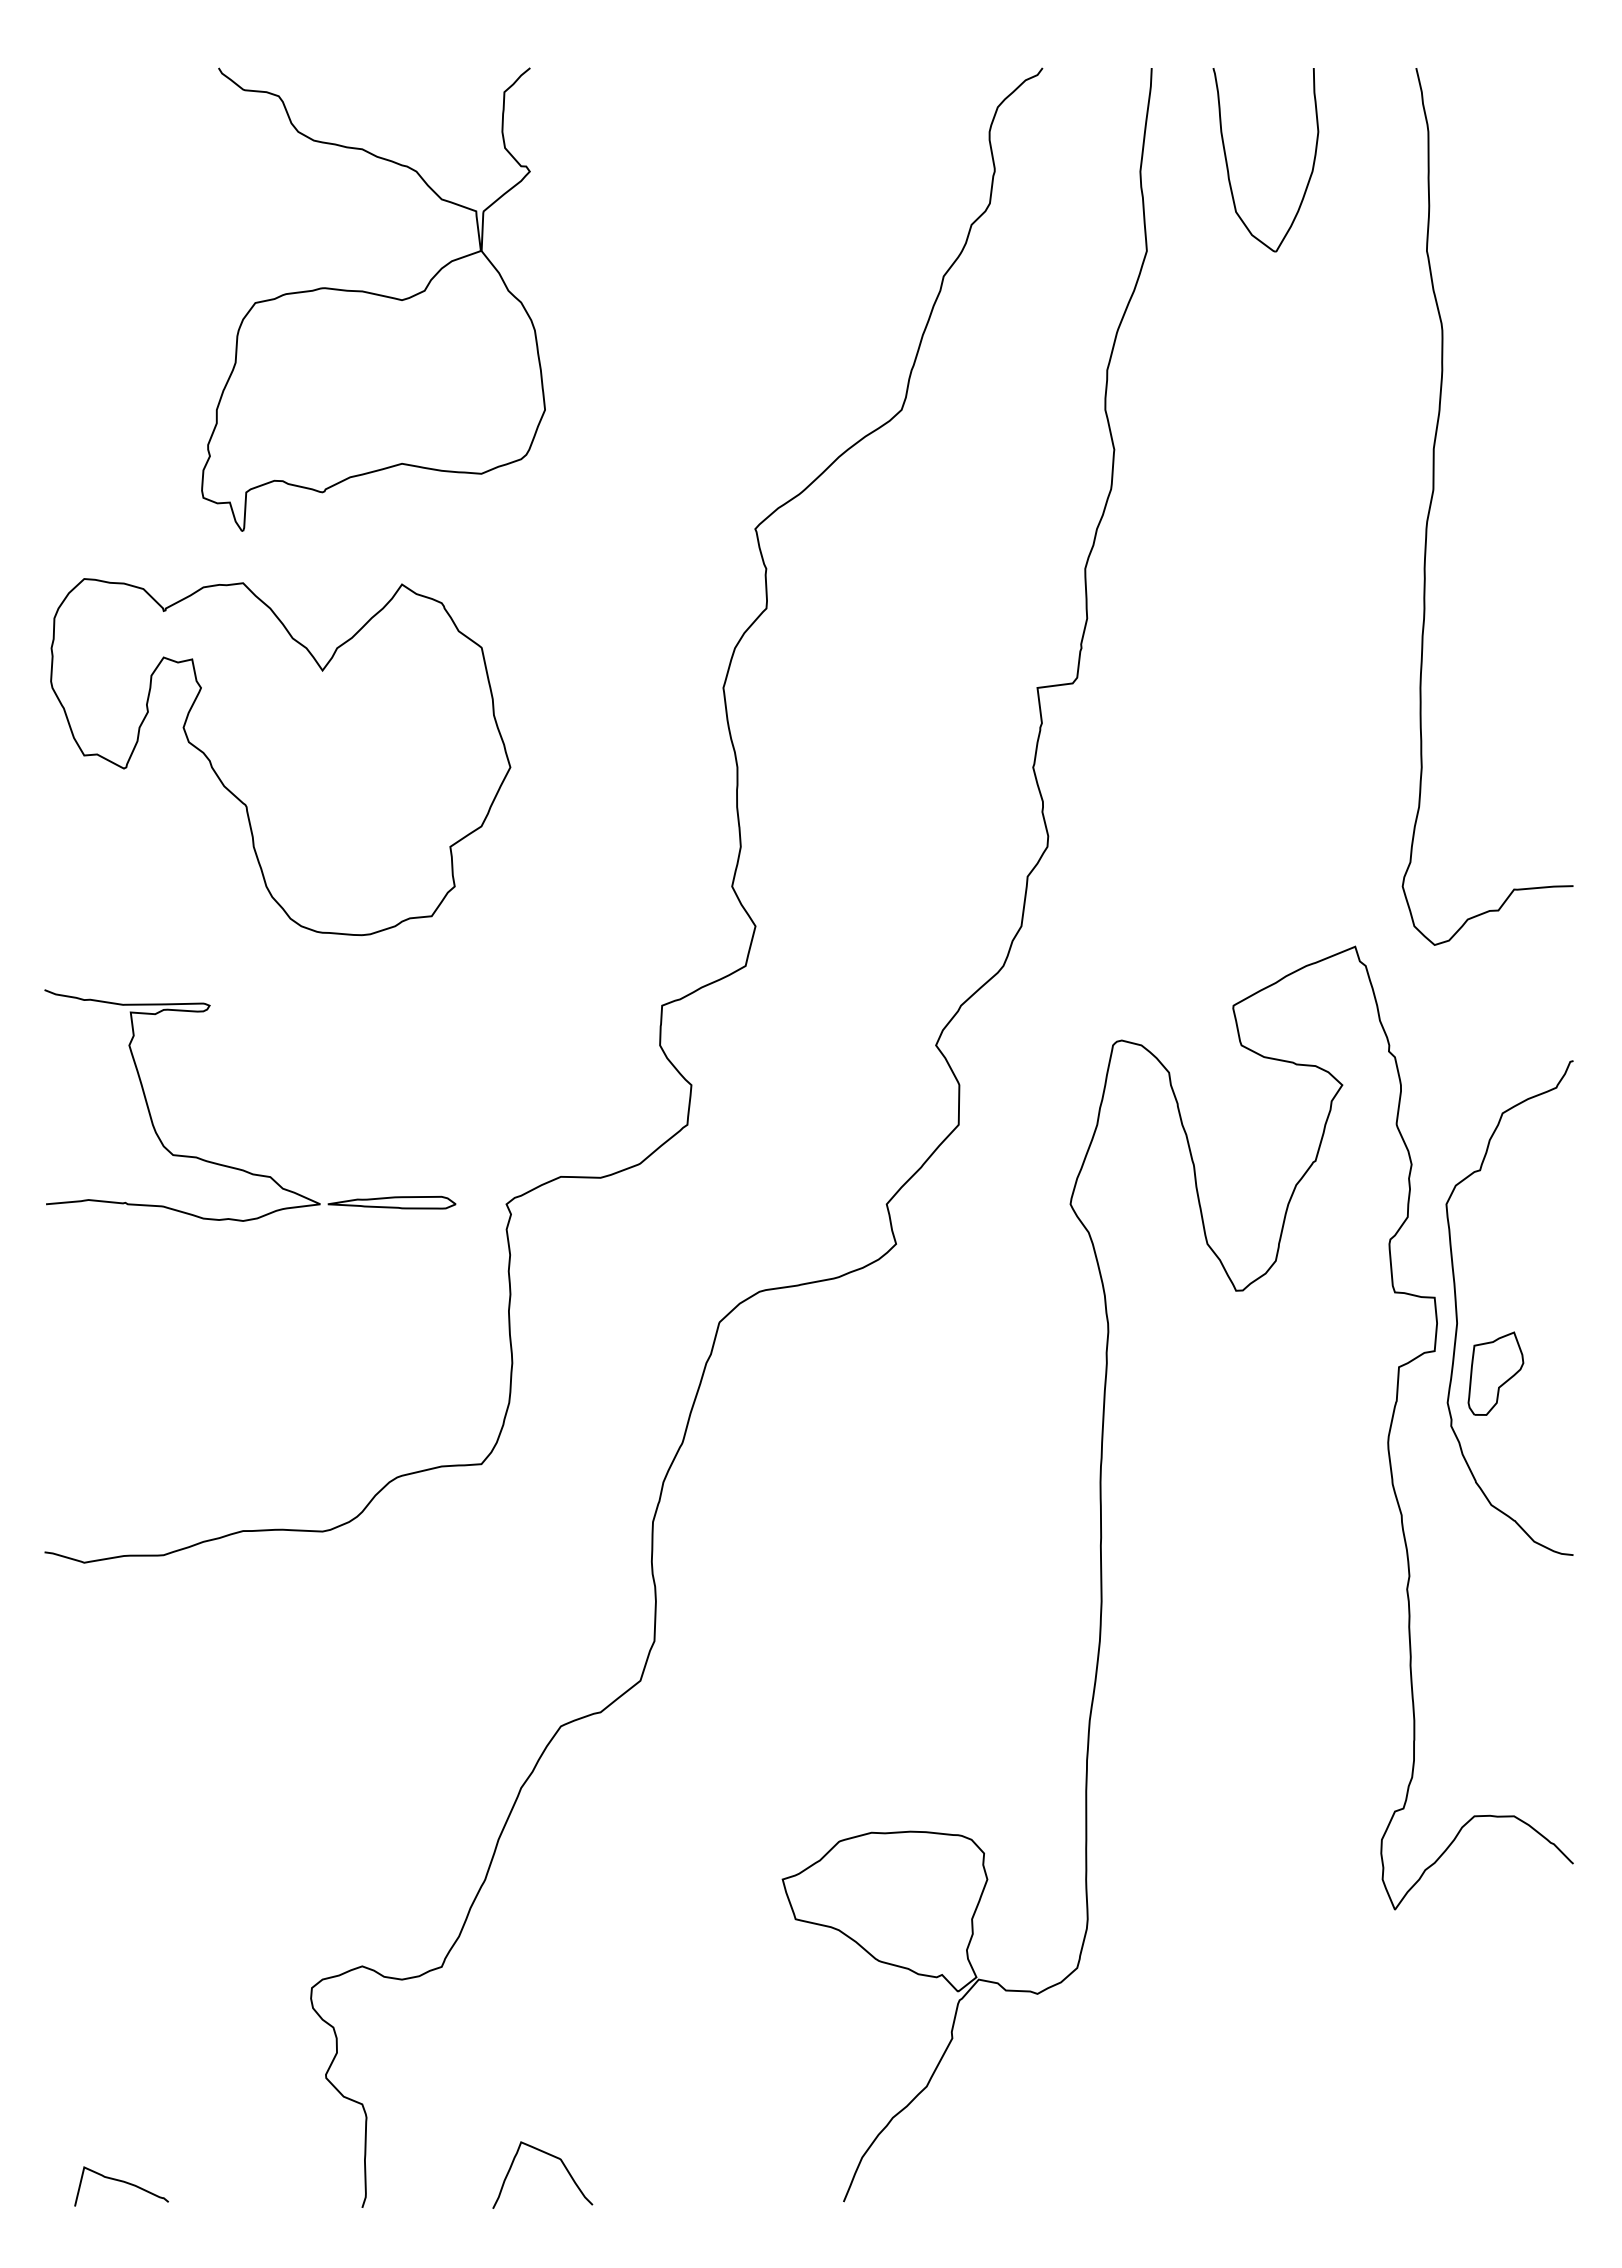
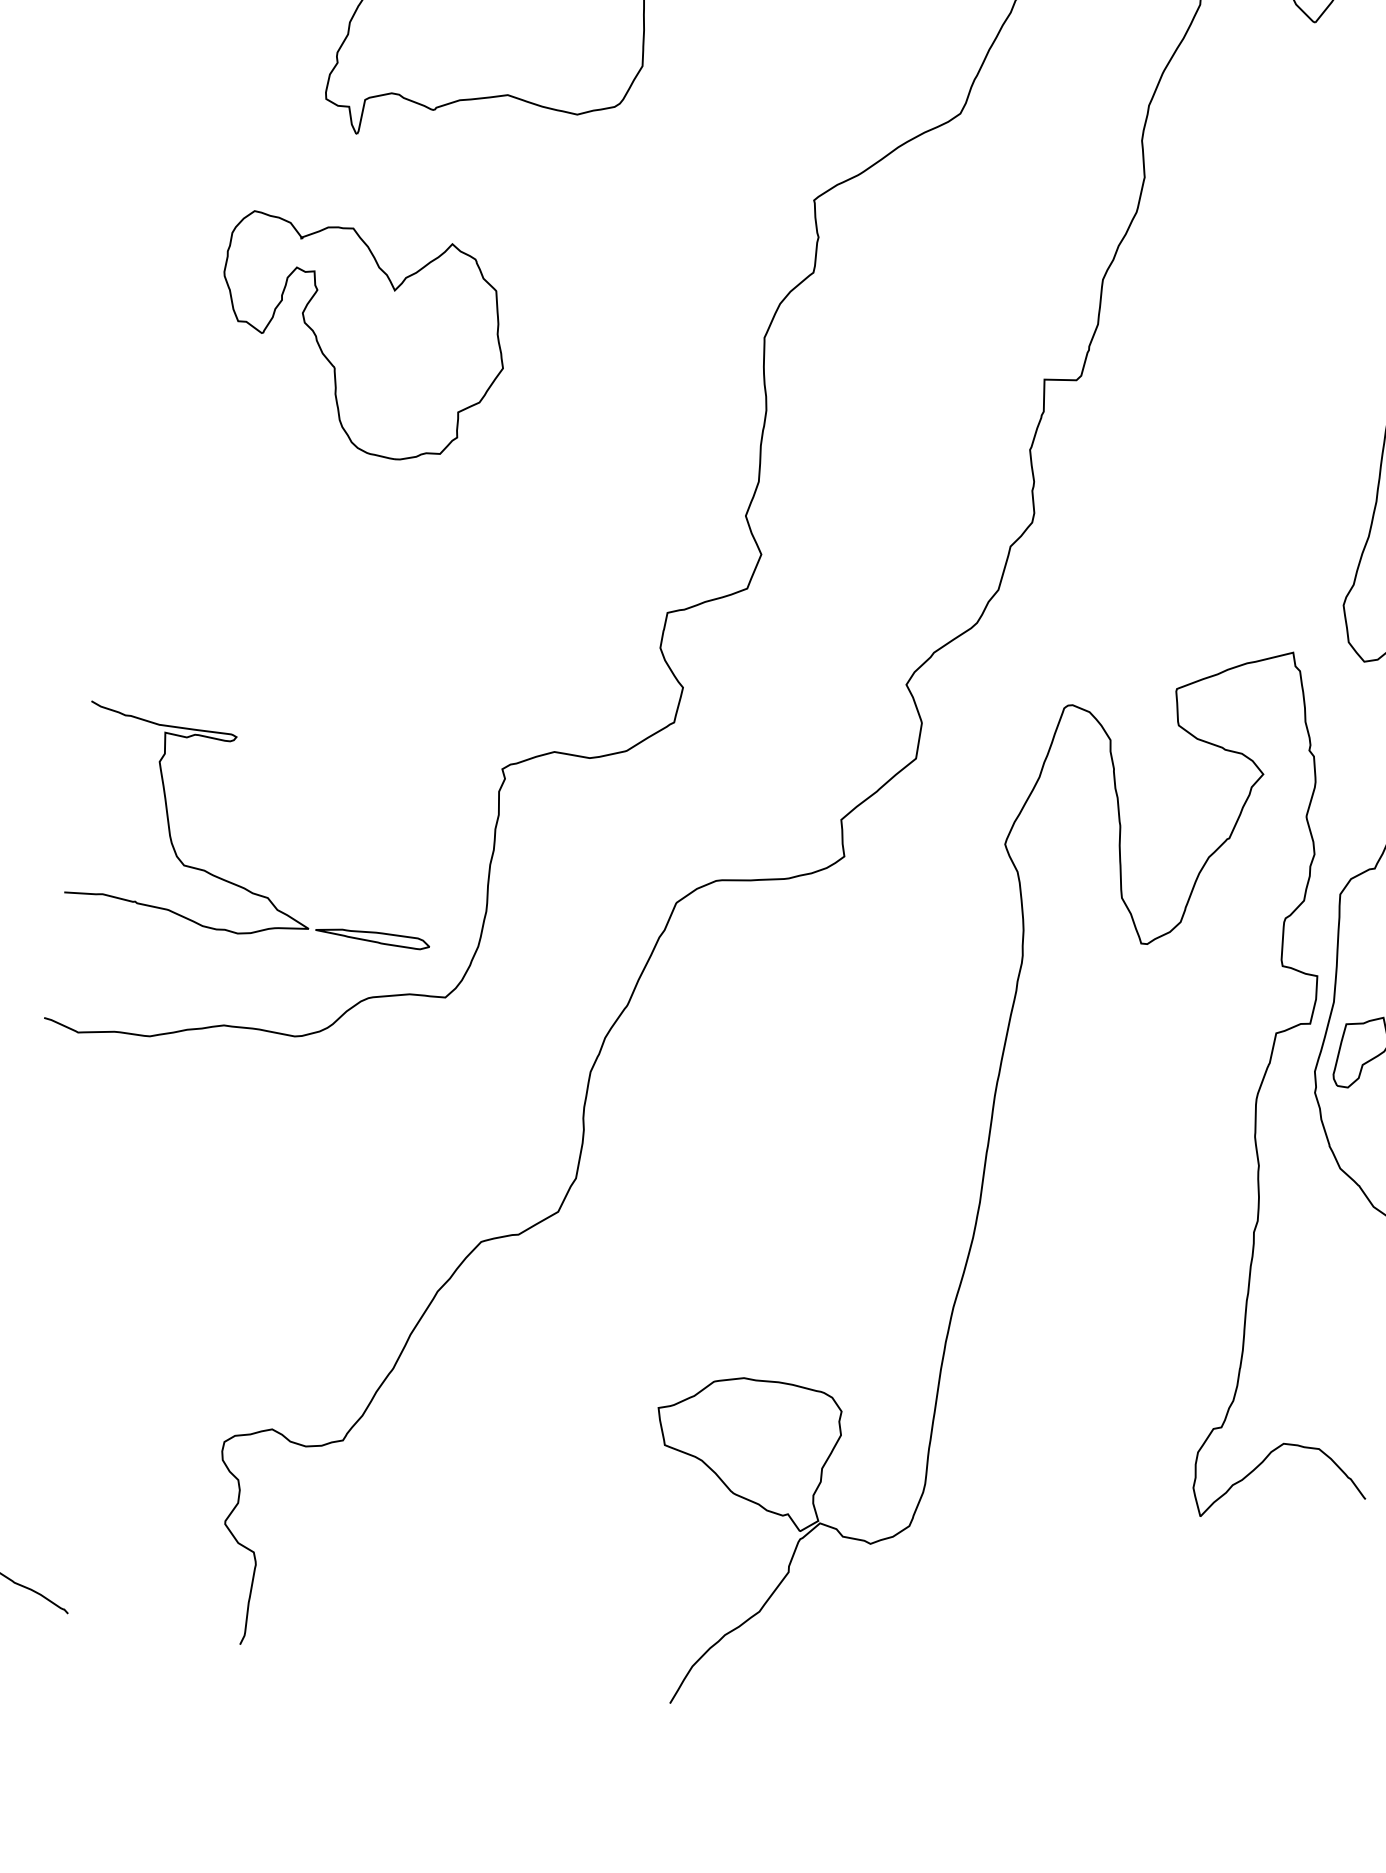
part: (280, 757) -> (360, 340), size x0.7
part: (236, 1167) -> (238, 884), moved
curve: (551, 2156) -> (415, 1624), removed

